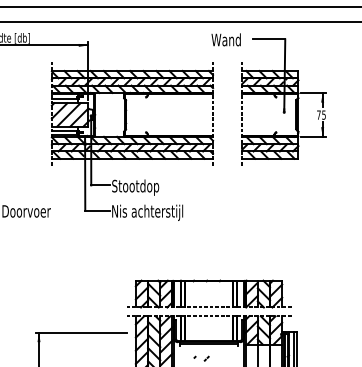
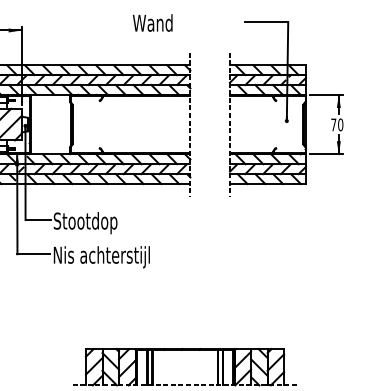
text: (225, 39) -> (151, 22), moved
text: (323, 114) -> (339, 124), 75 -> 70

